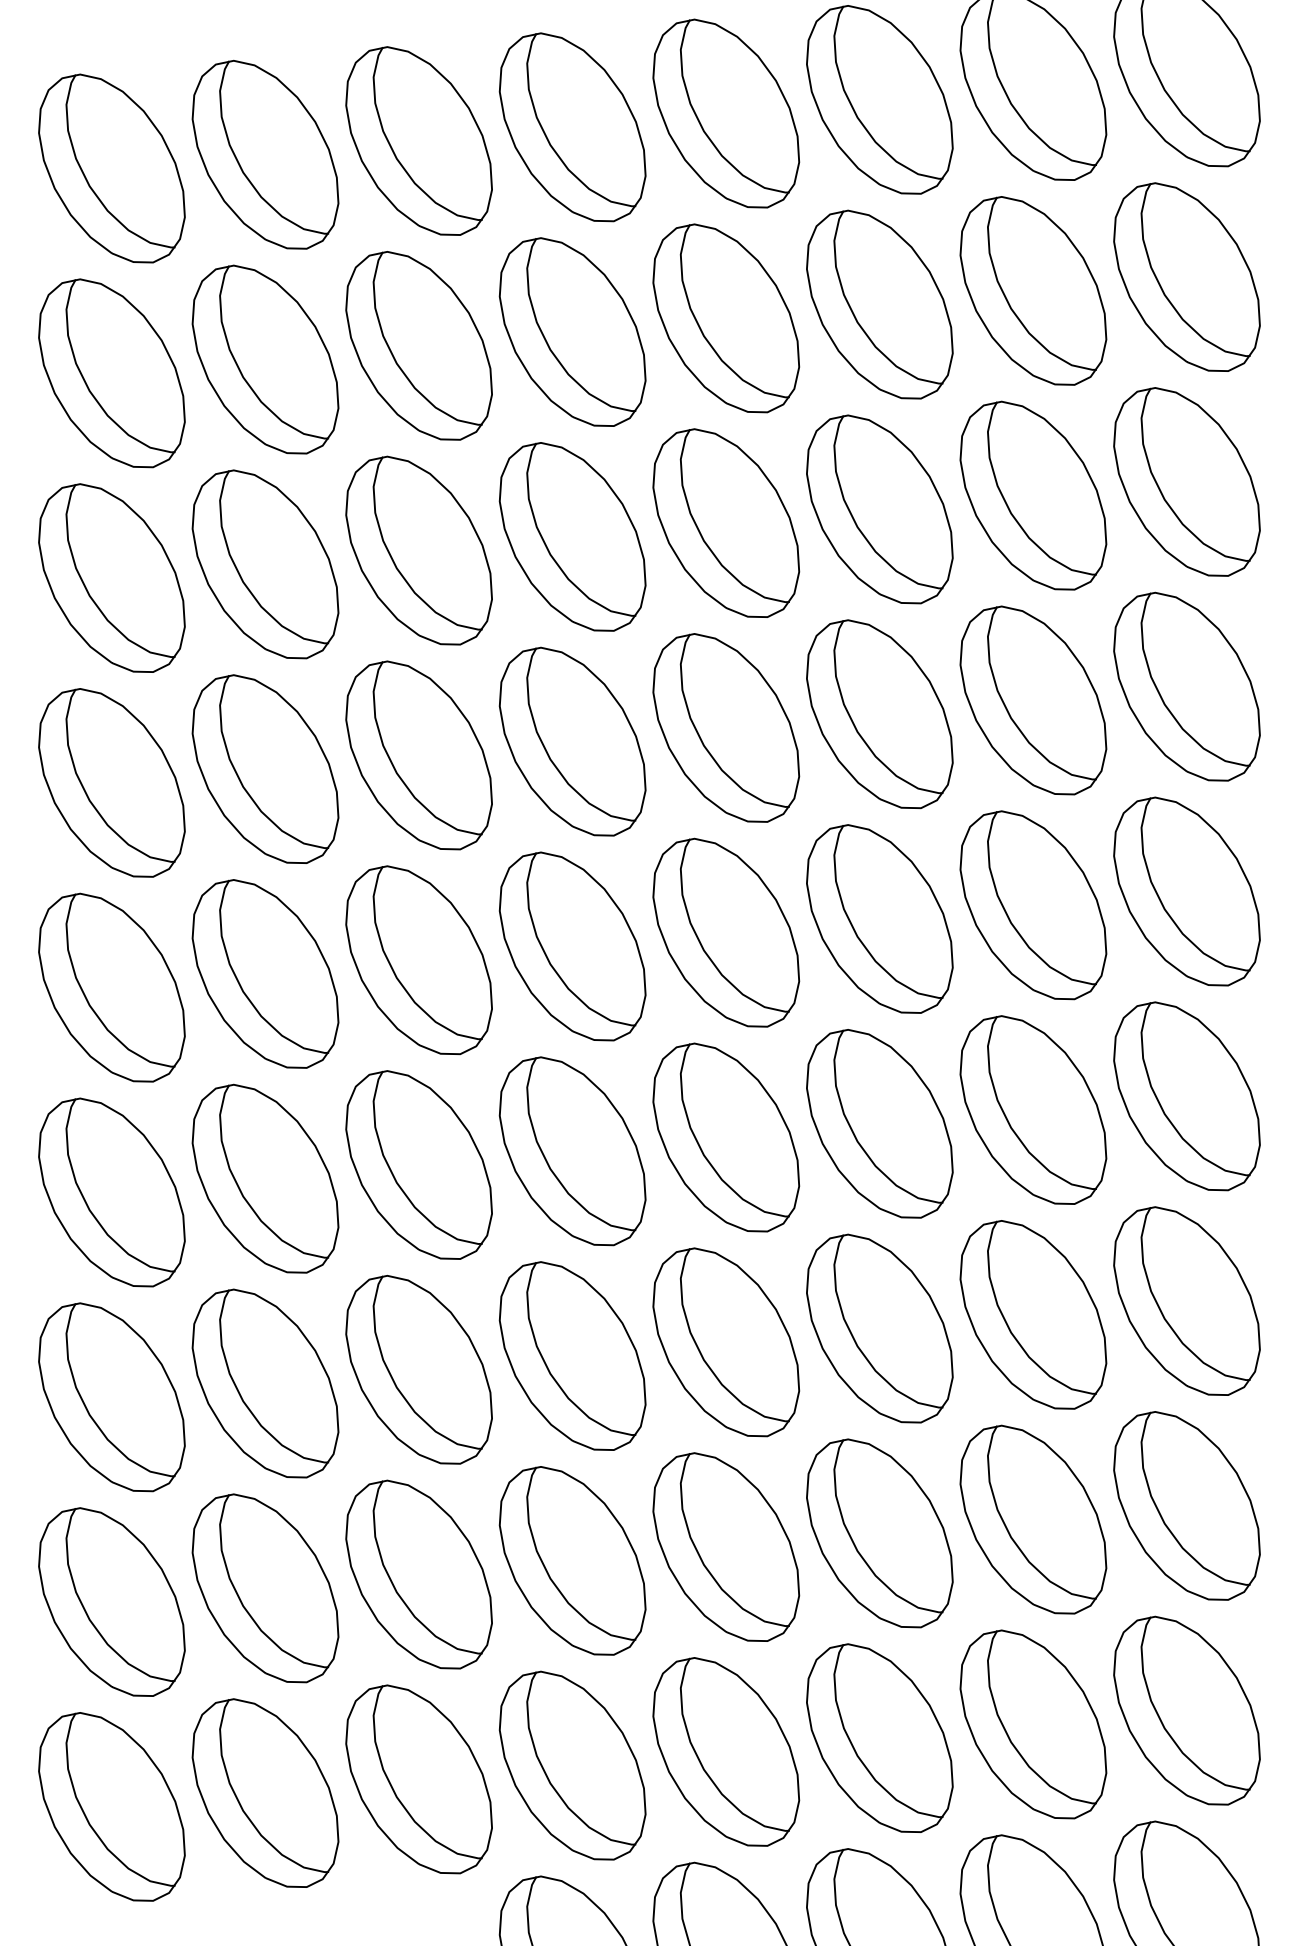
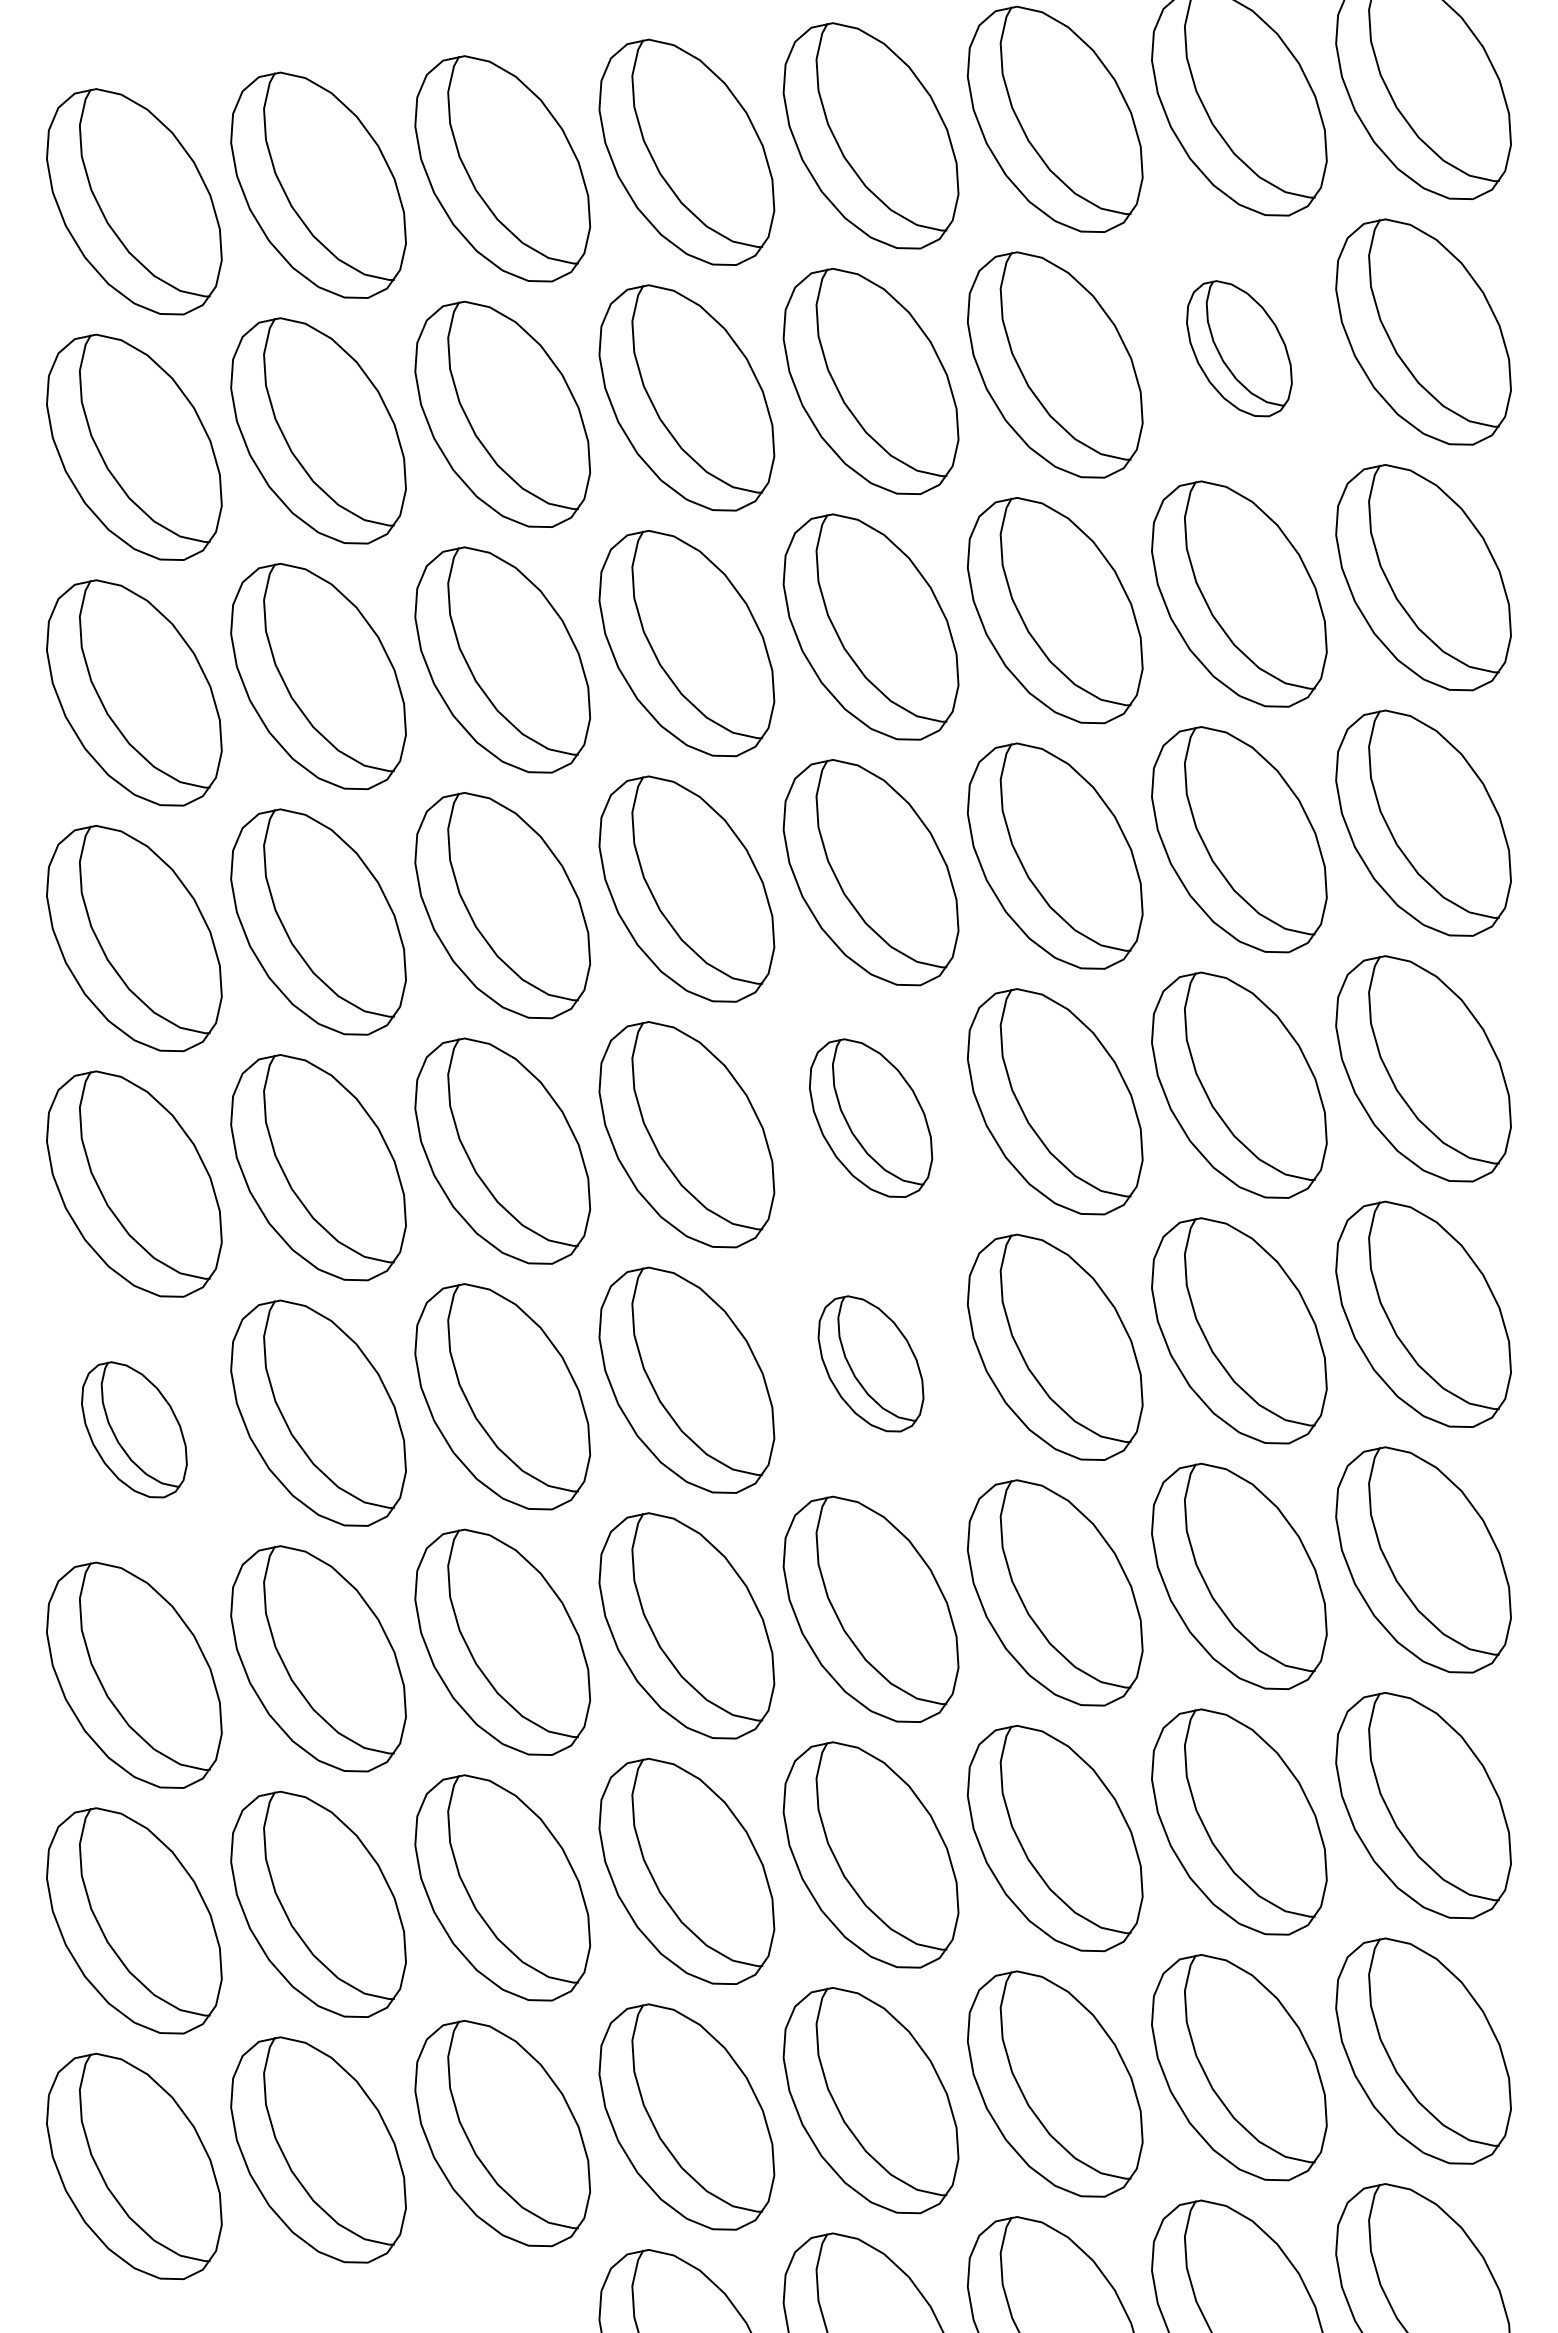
part: (1033, 290) -> (1239, 348), size x0.6
part: (725, 932) -> (870, 1117), size x0.7
part: (725, 1137) -> (870, 1363), size x0.6
part: (112, 1192) -> (134, 1429), size x0.6

